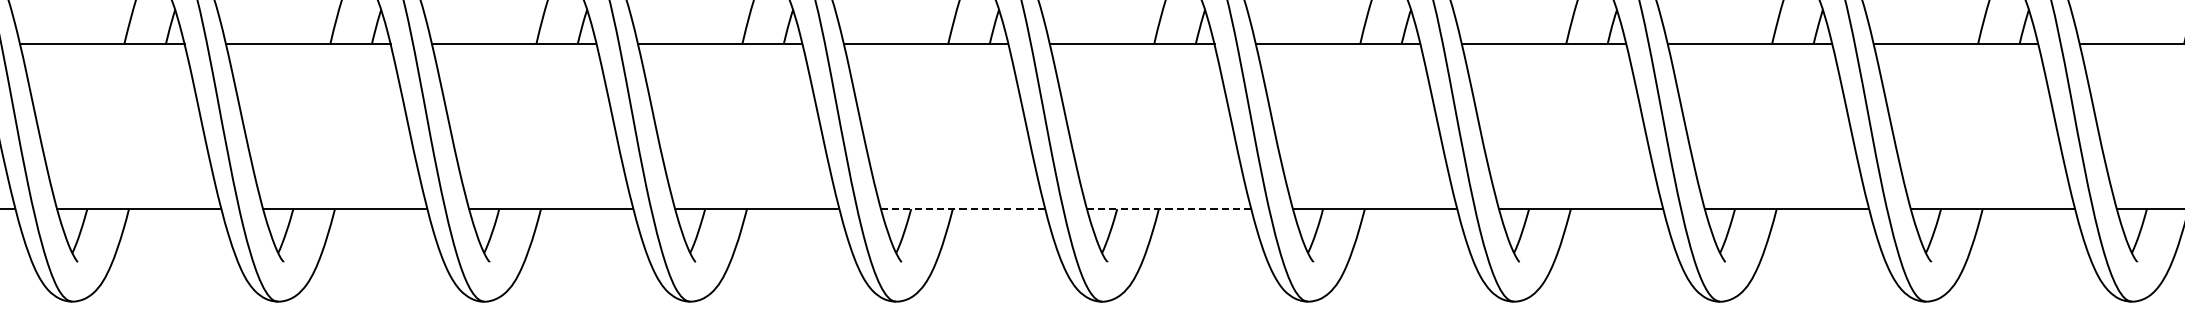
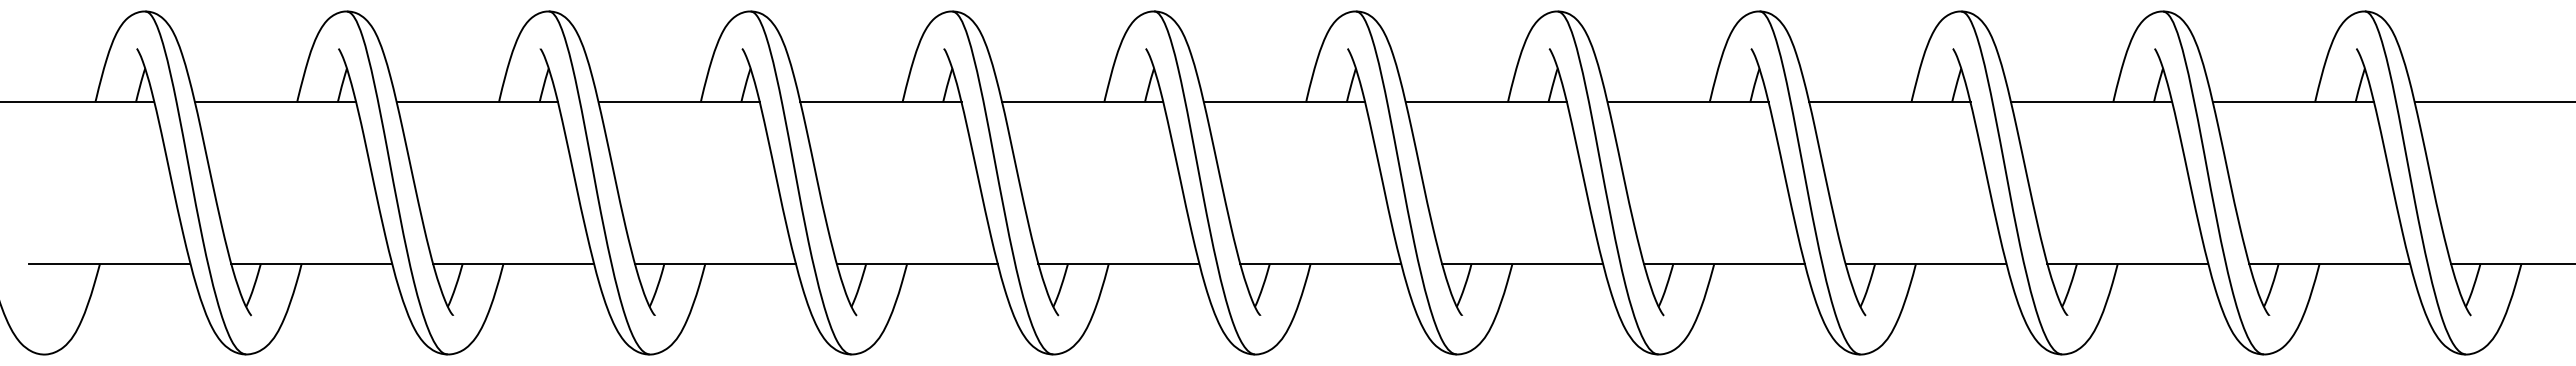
line: (962, 208) -> (1118, 263), dashed -> solid
line: (1168, 208) -> (1320, 263), dashed -> solid

